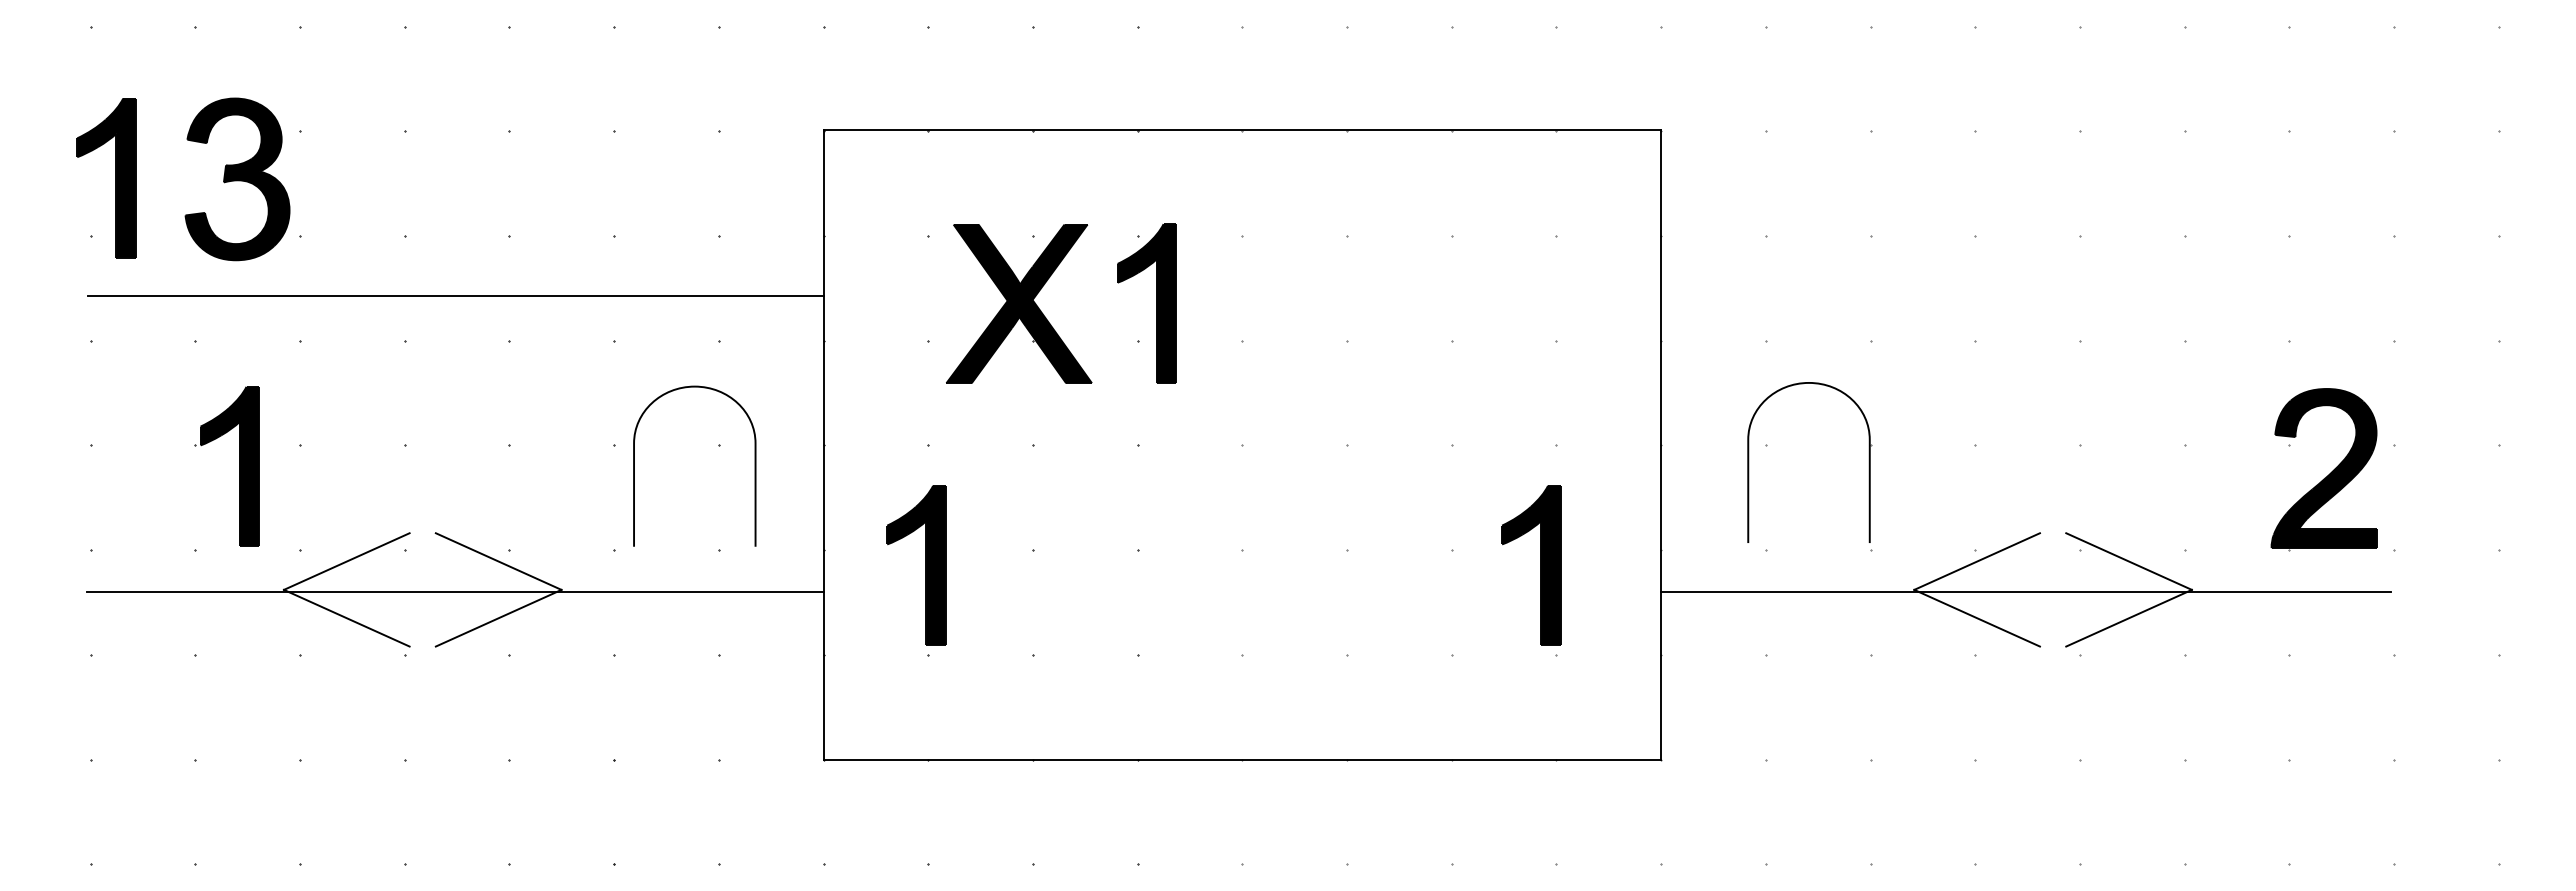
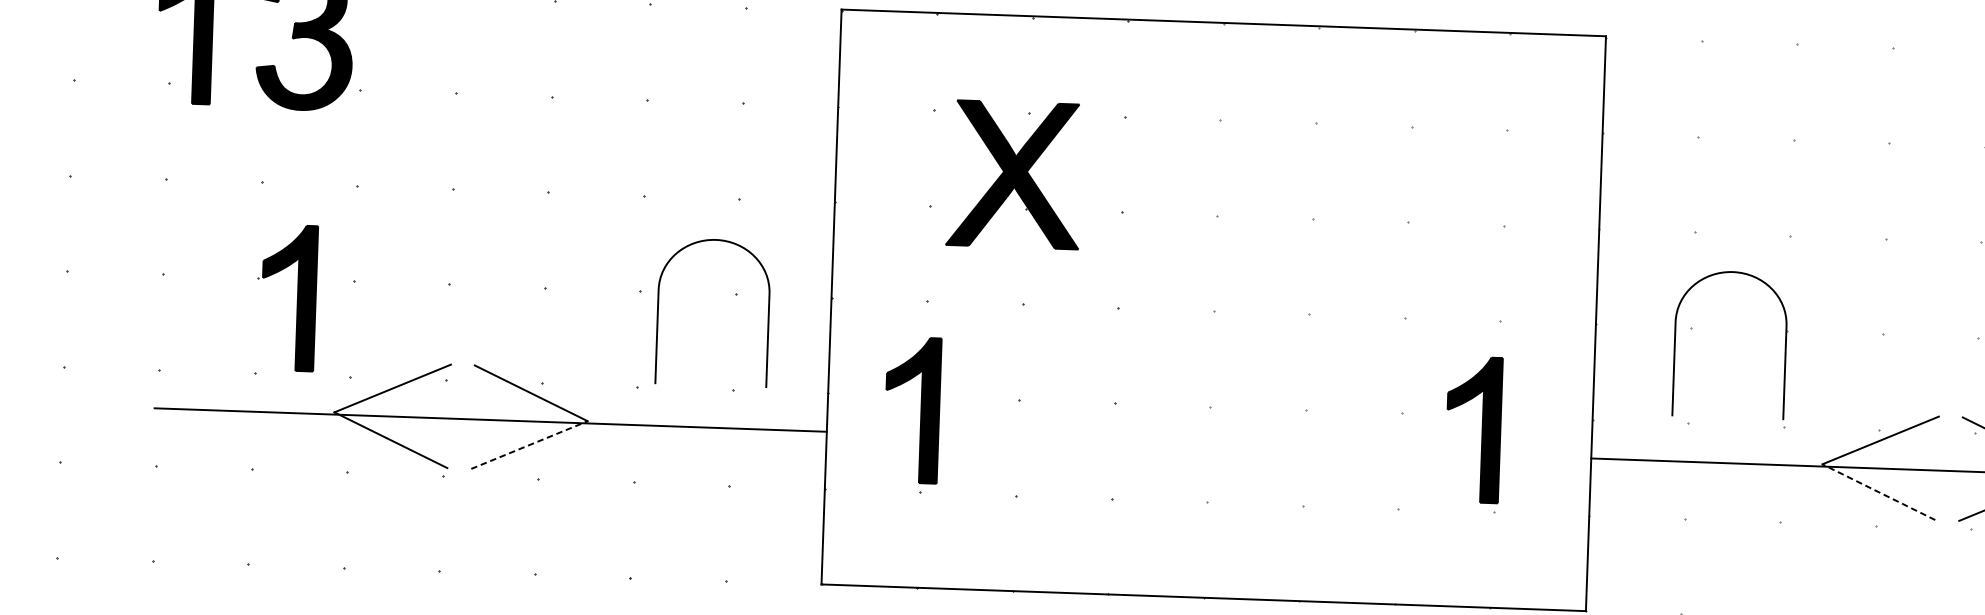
line: (455, 295) -> (500, 149), removed
part: (1156, 303) -> (1139, 178), removed
line: (498, 618) -> (529, 445), solid -> dashed
line: (1977, 618) -> (1879, 492), solid -> dashed

